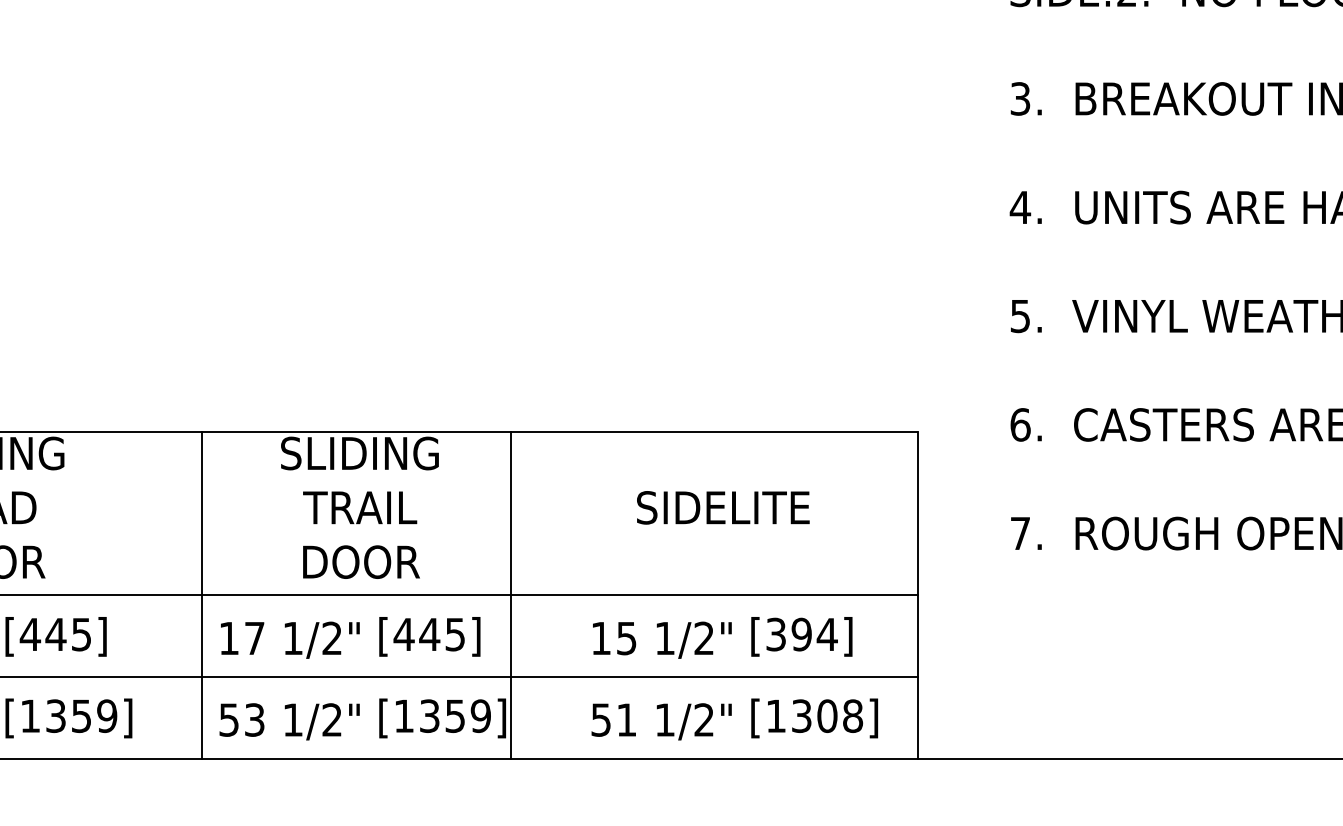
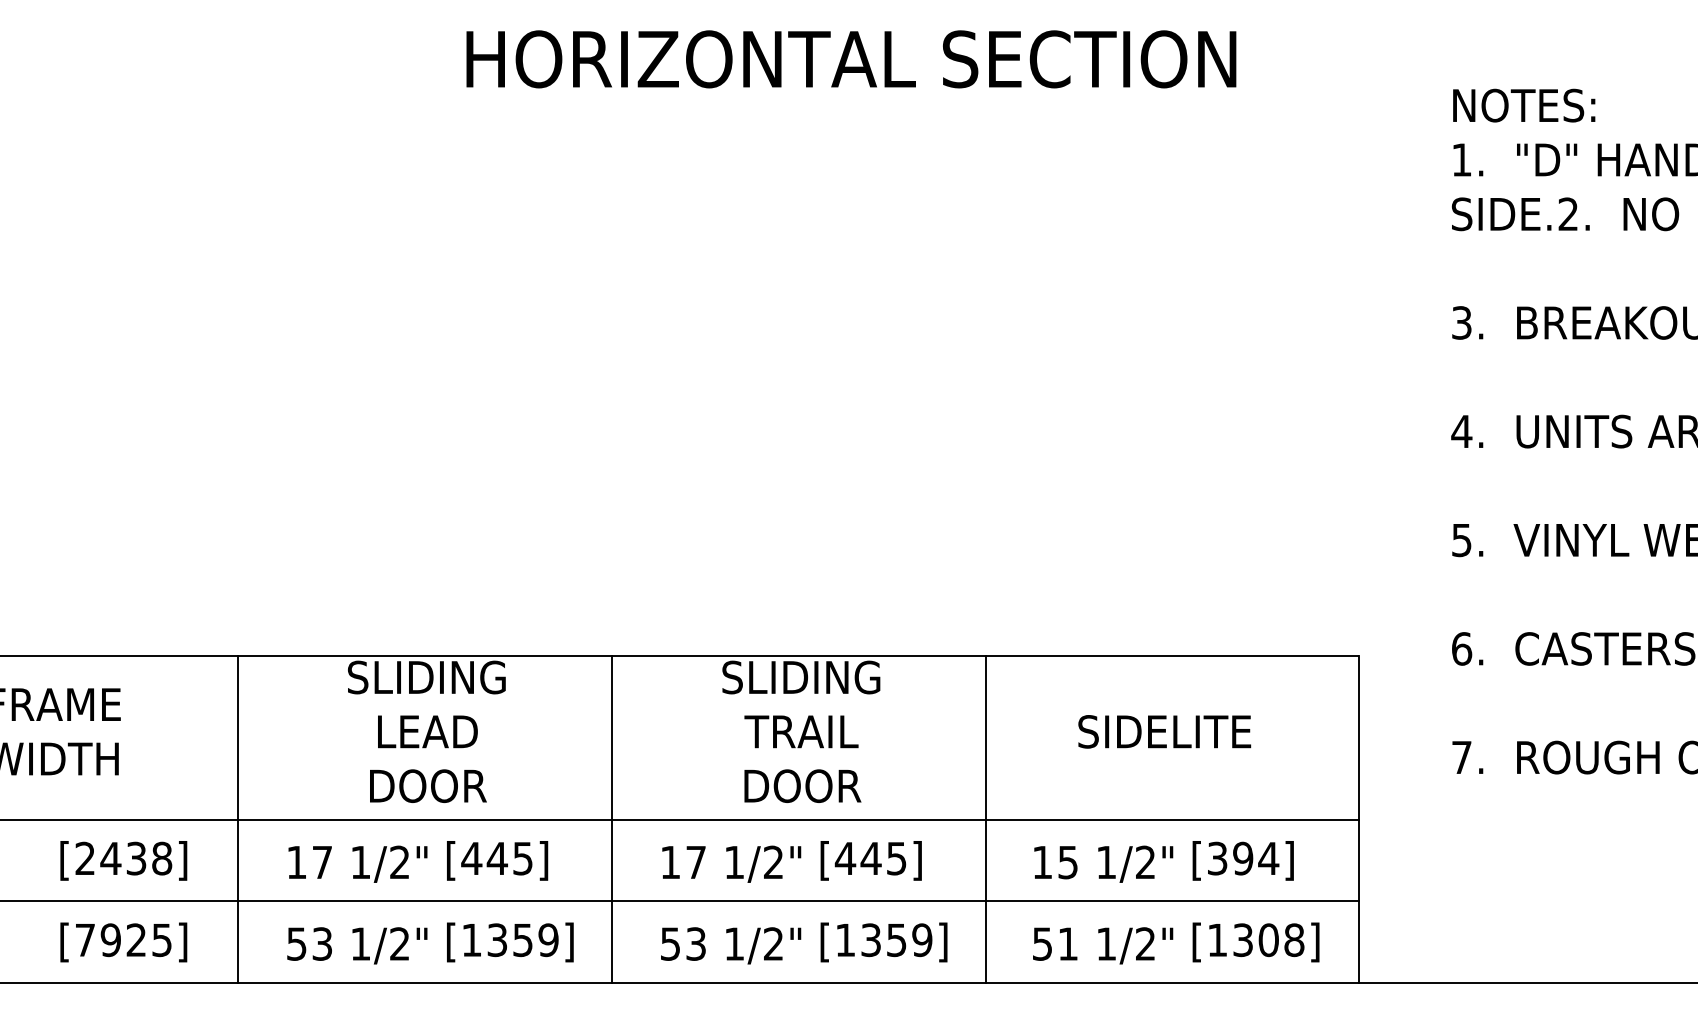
line: (202, 595) -> (611, 819), moved
line: (511, 595) -> (985, 819), moved

